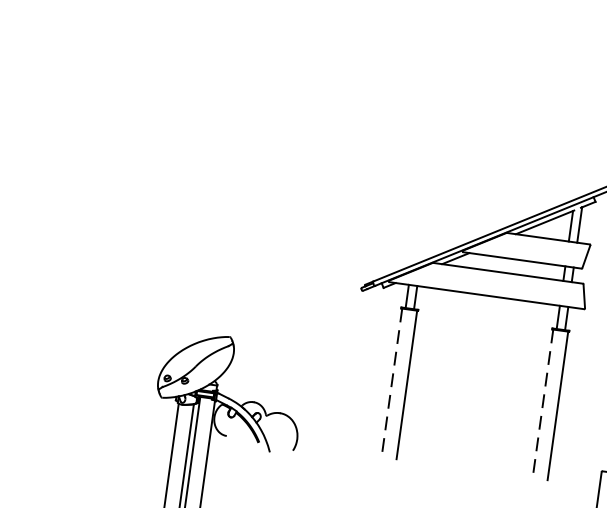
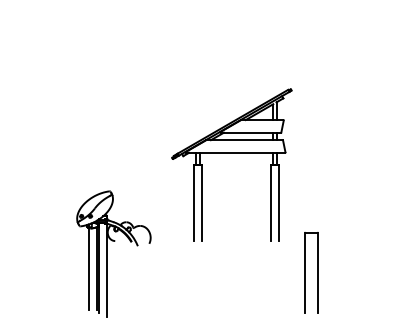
line: (392, 383) -> (194, 203), dashed -> solid
line: (543, 404) -> (271, 203), dashed -> solid

